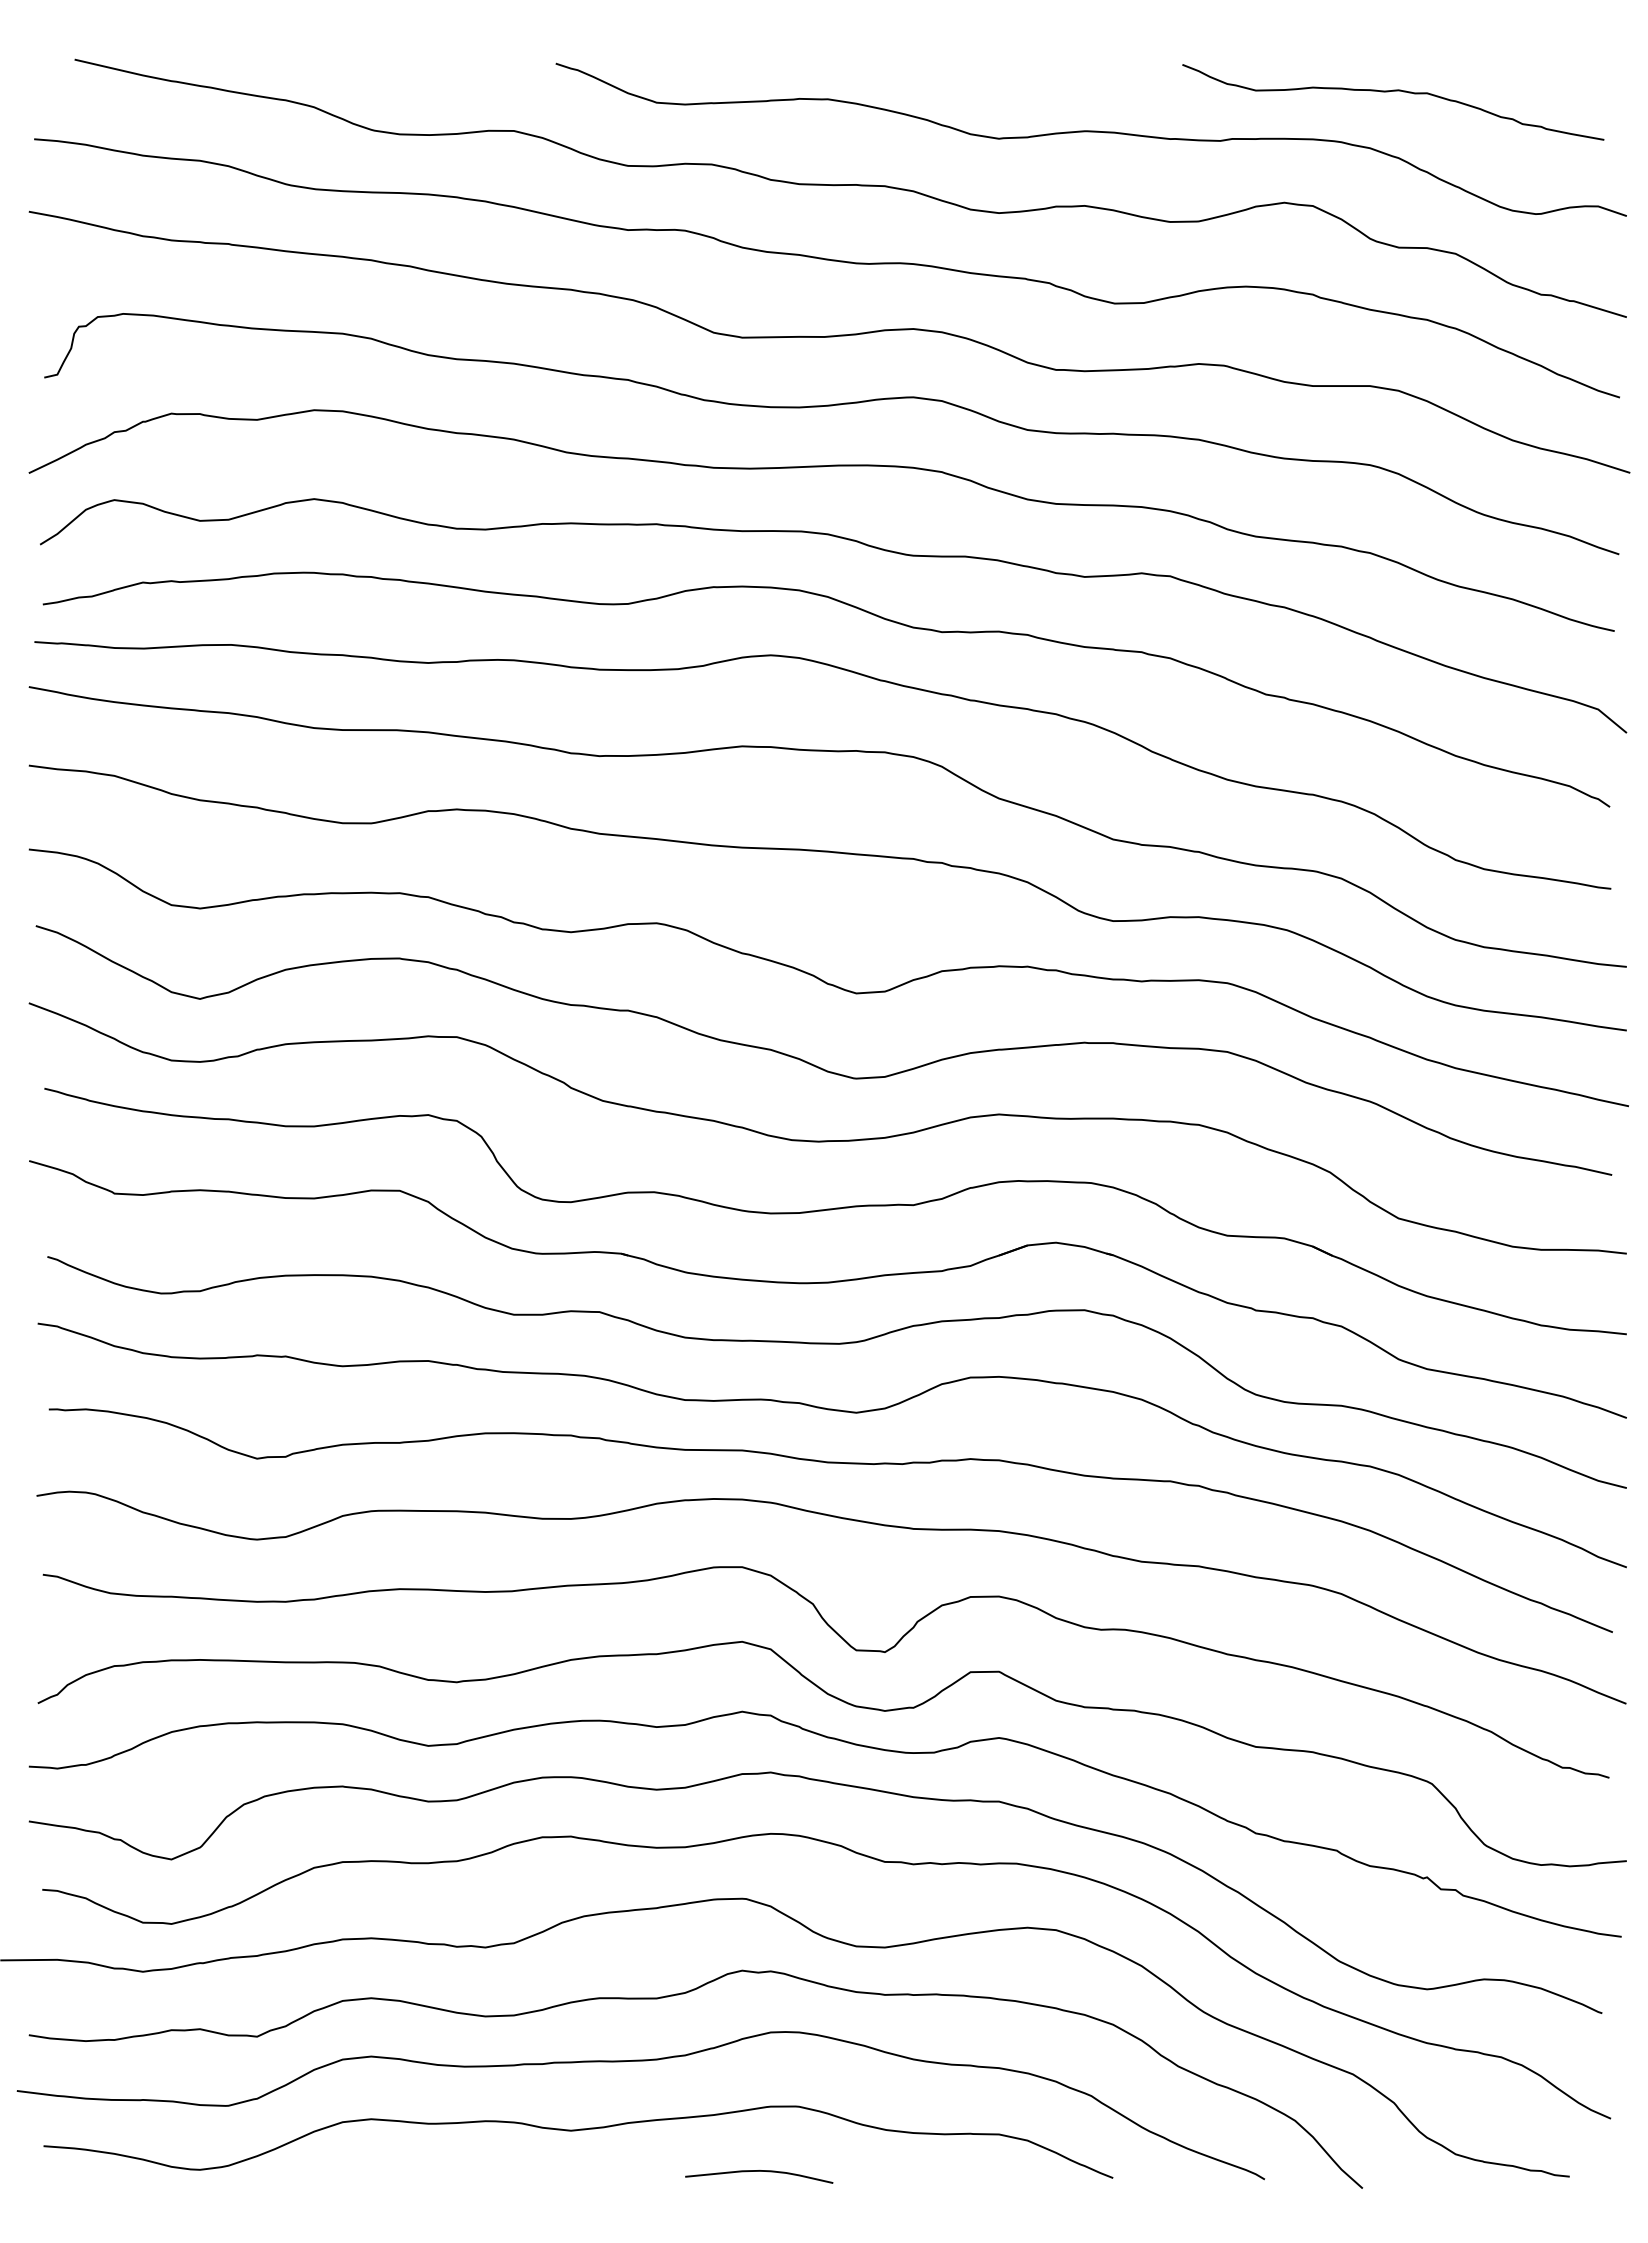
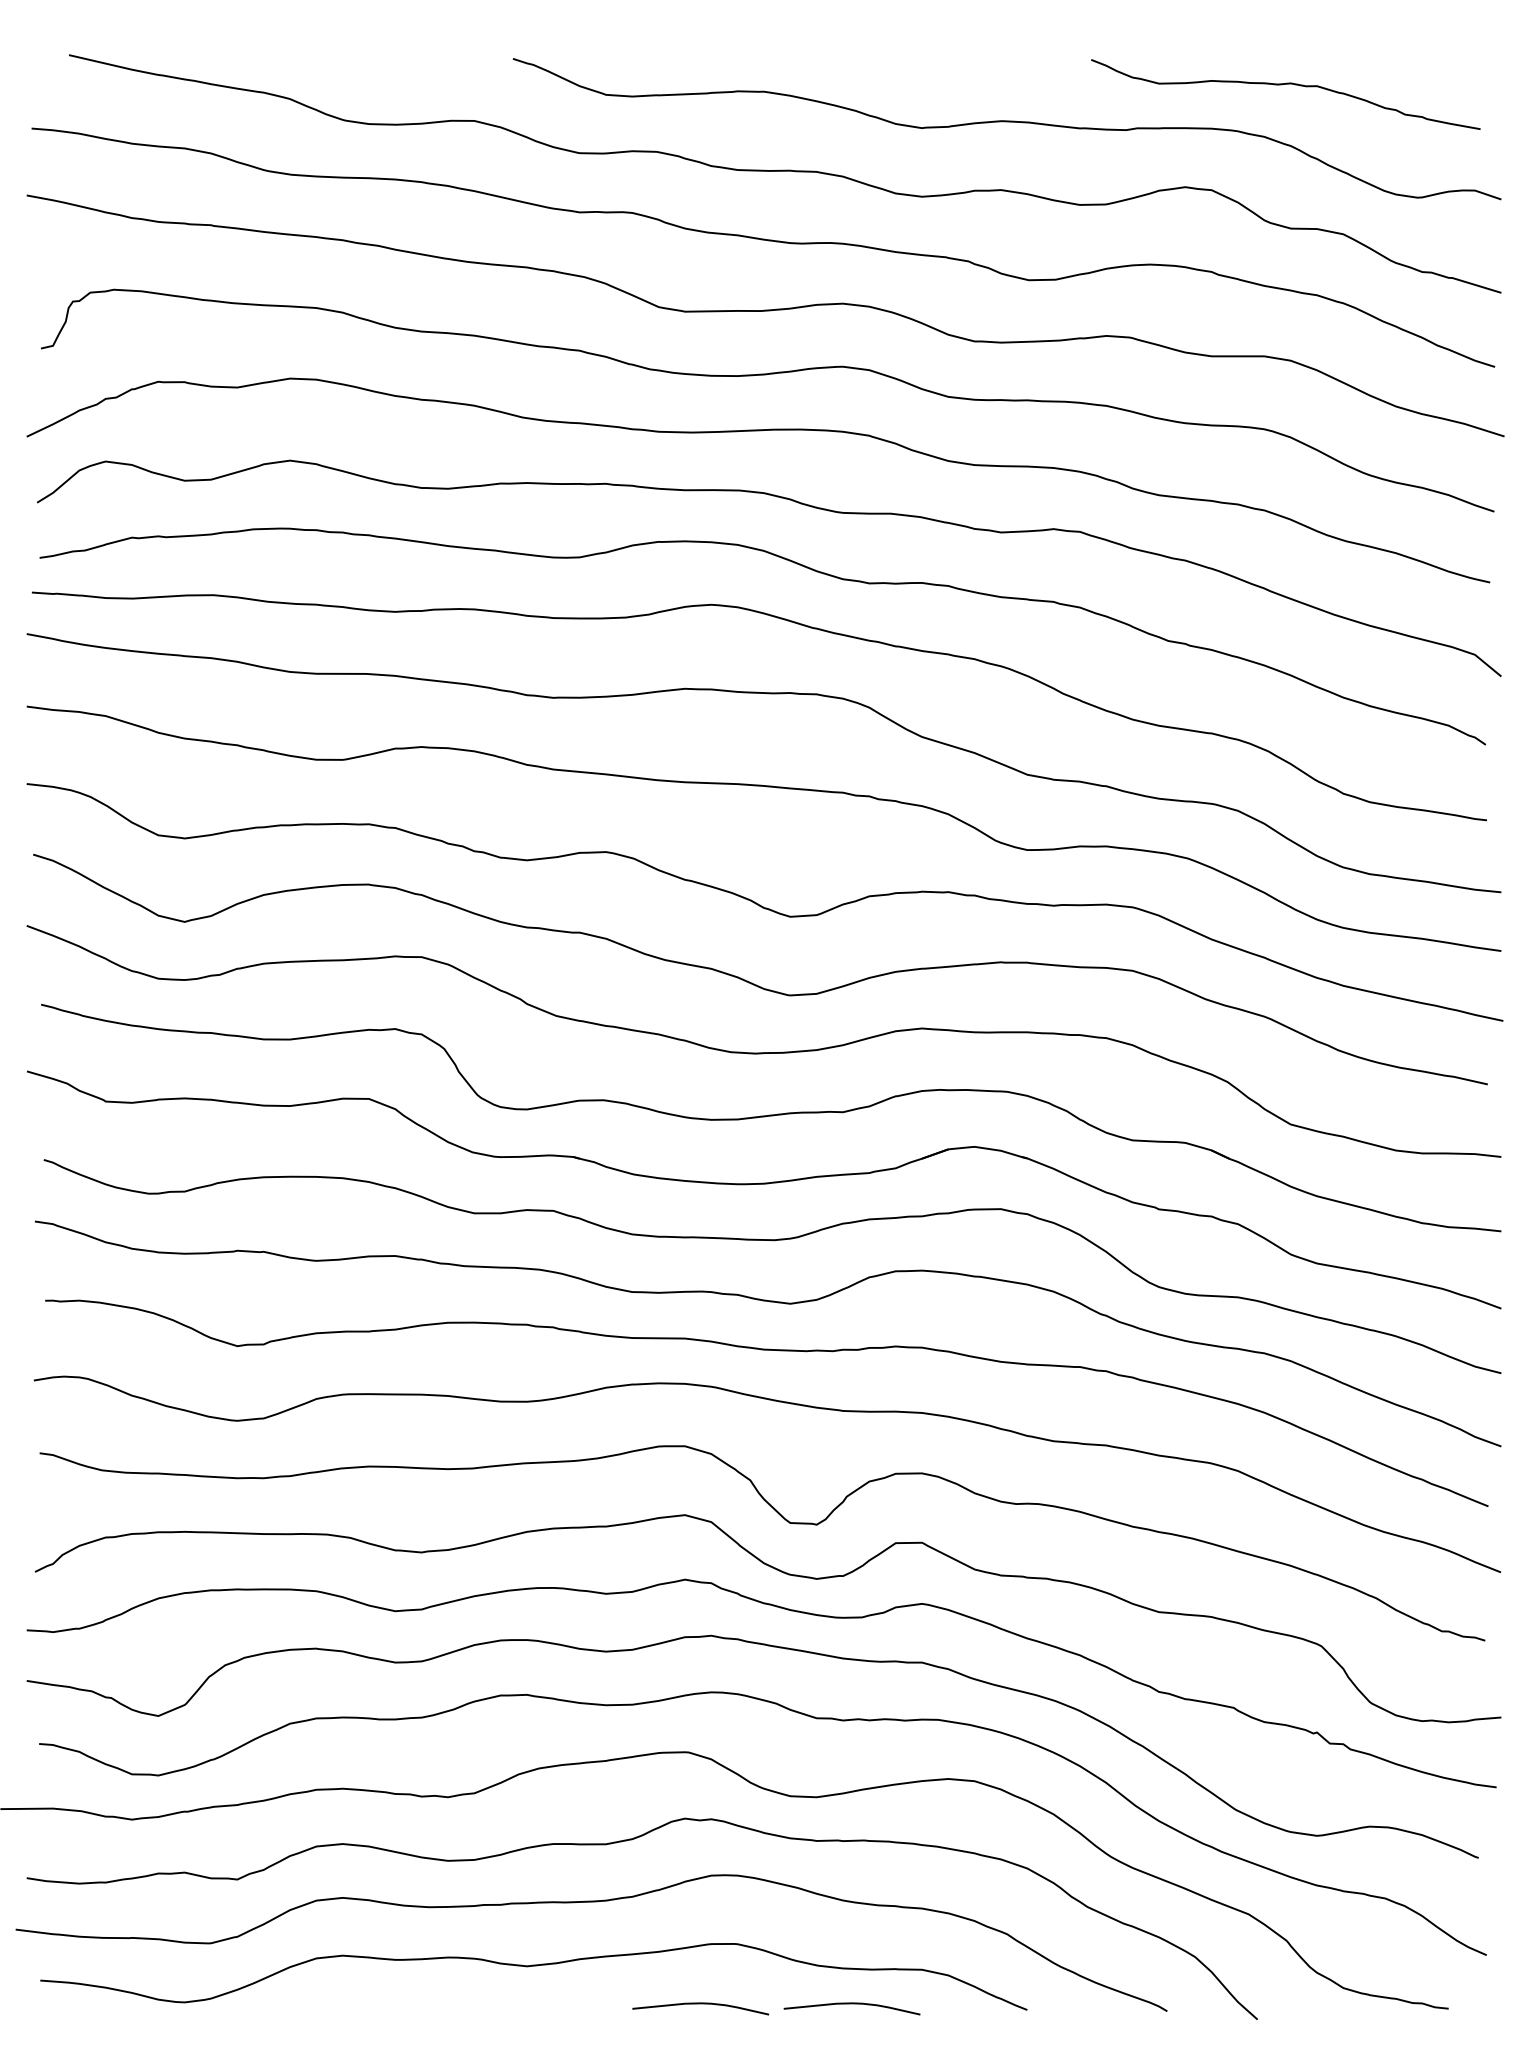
curve: (923, 2171) -> (852, 2003), added

